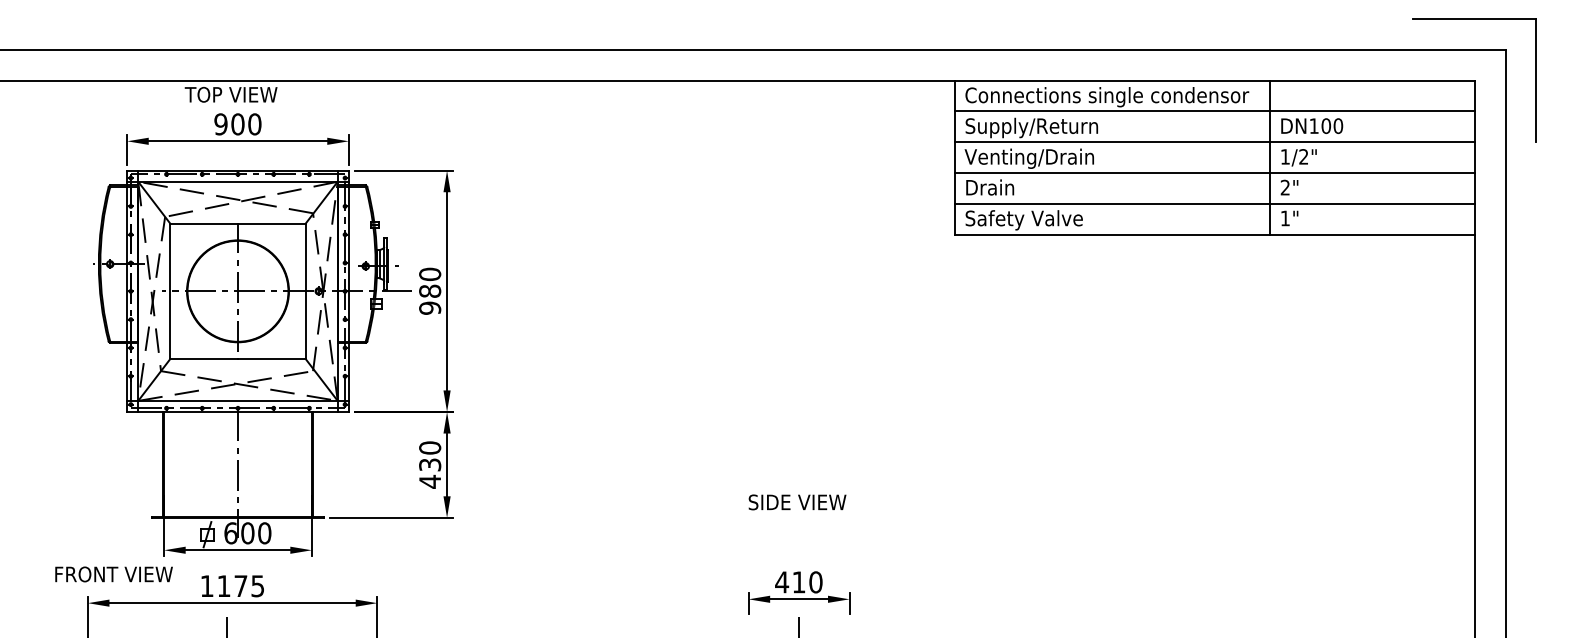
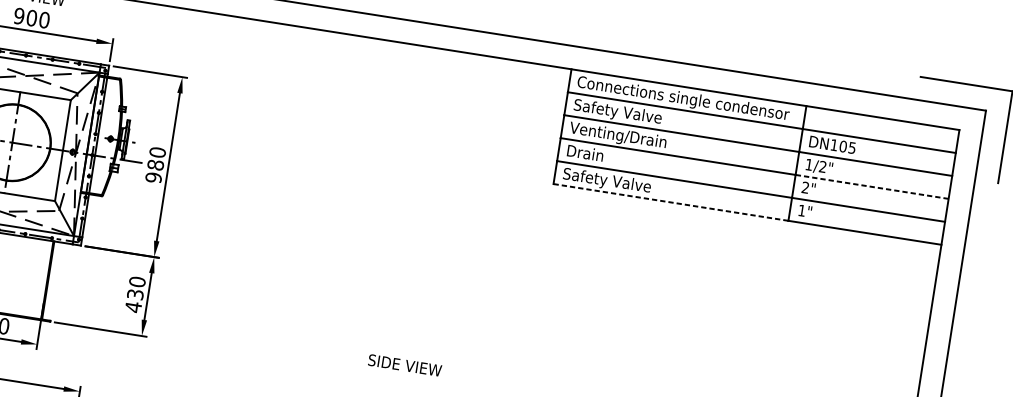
text: (1338, 125) -> (852, 147), DN100 -> DN105
text: (1037, 127) -> (627, 113), Supply/Return -> Safety Valve
line: (1372, 172) -> (872, 186), solid -> dashed
line: (1112, 234) -> (671, 202), solid -> dashed

